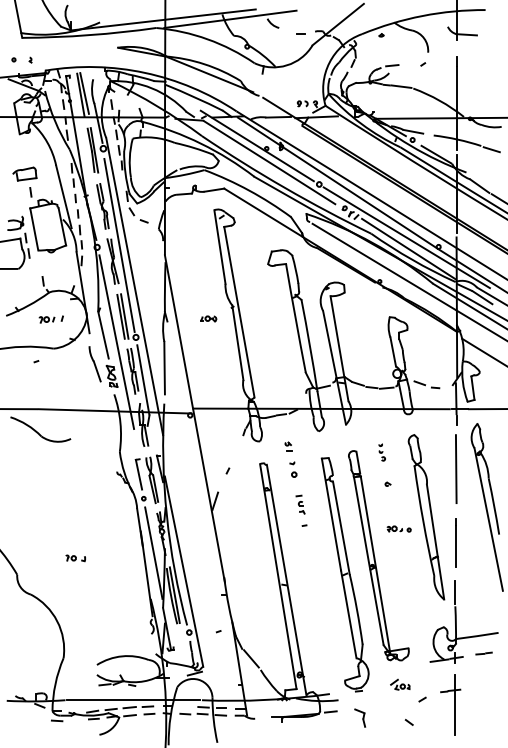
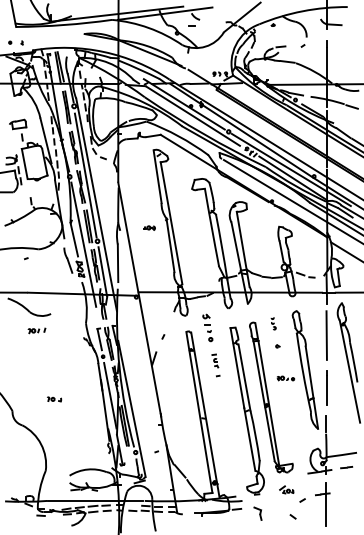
line: (300, 33) -> (191, 25), moved
part: (50, 319) -> (36, 330), moved
part: (288, 446) -> (206, 319), size x1.6

